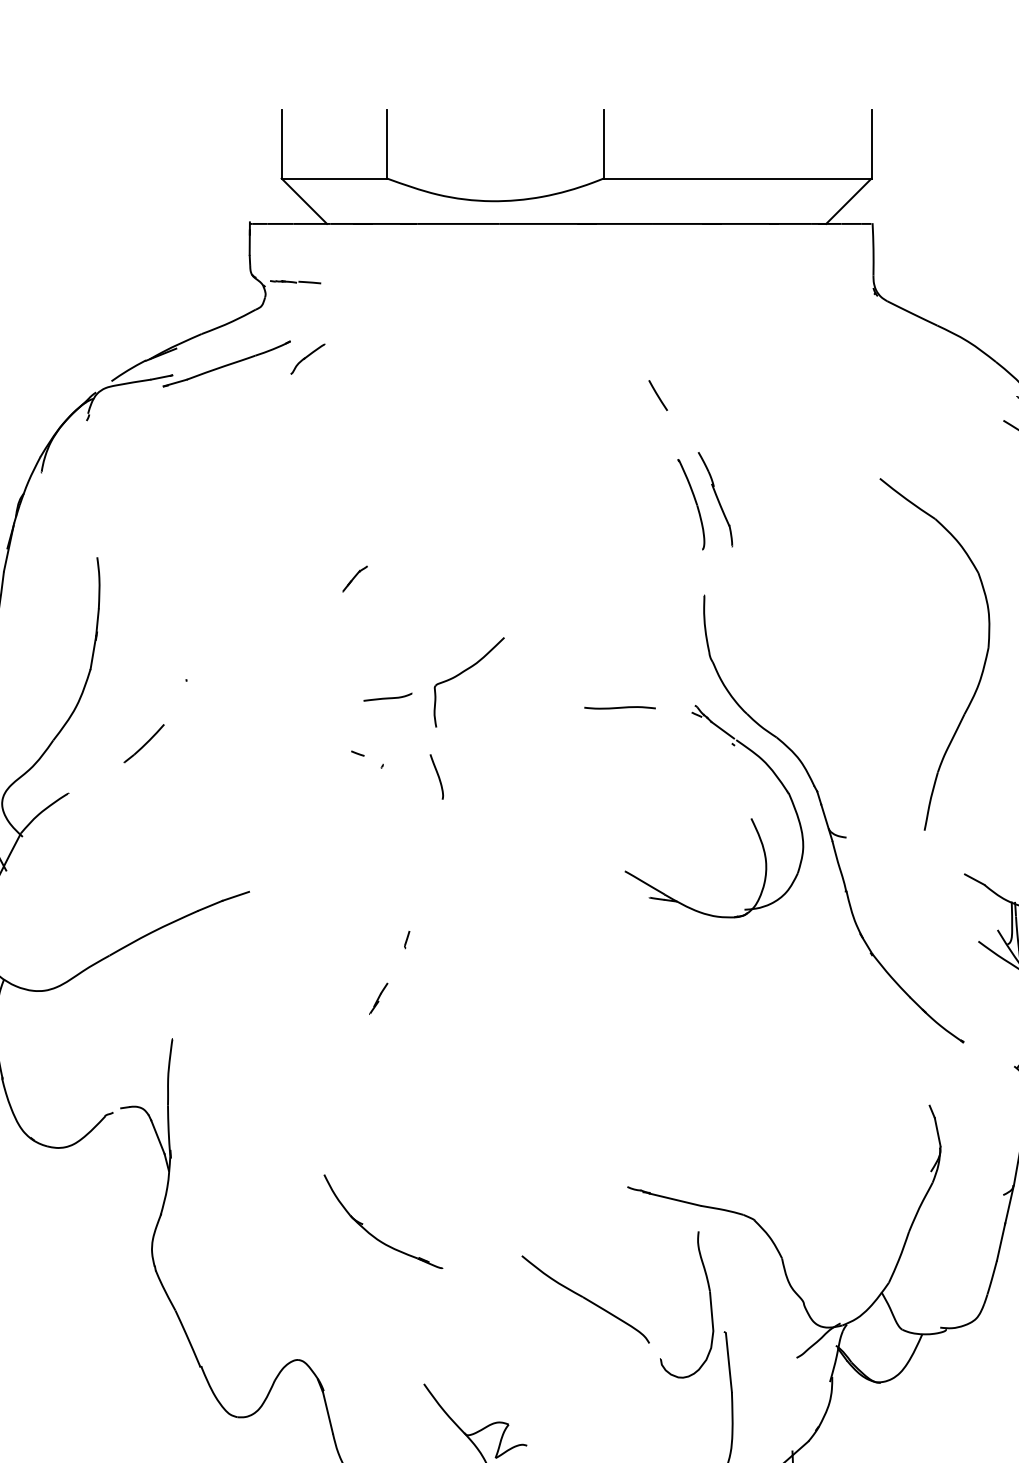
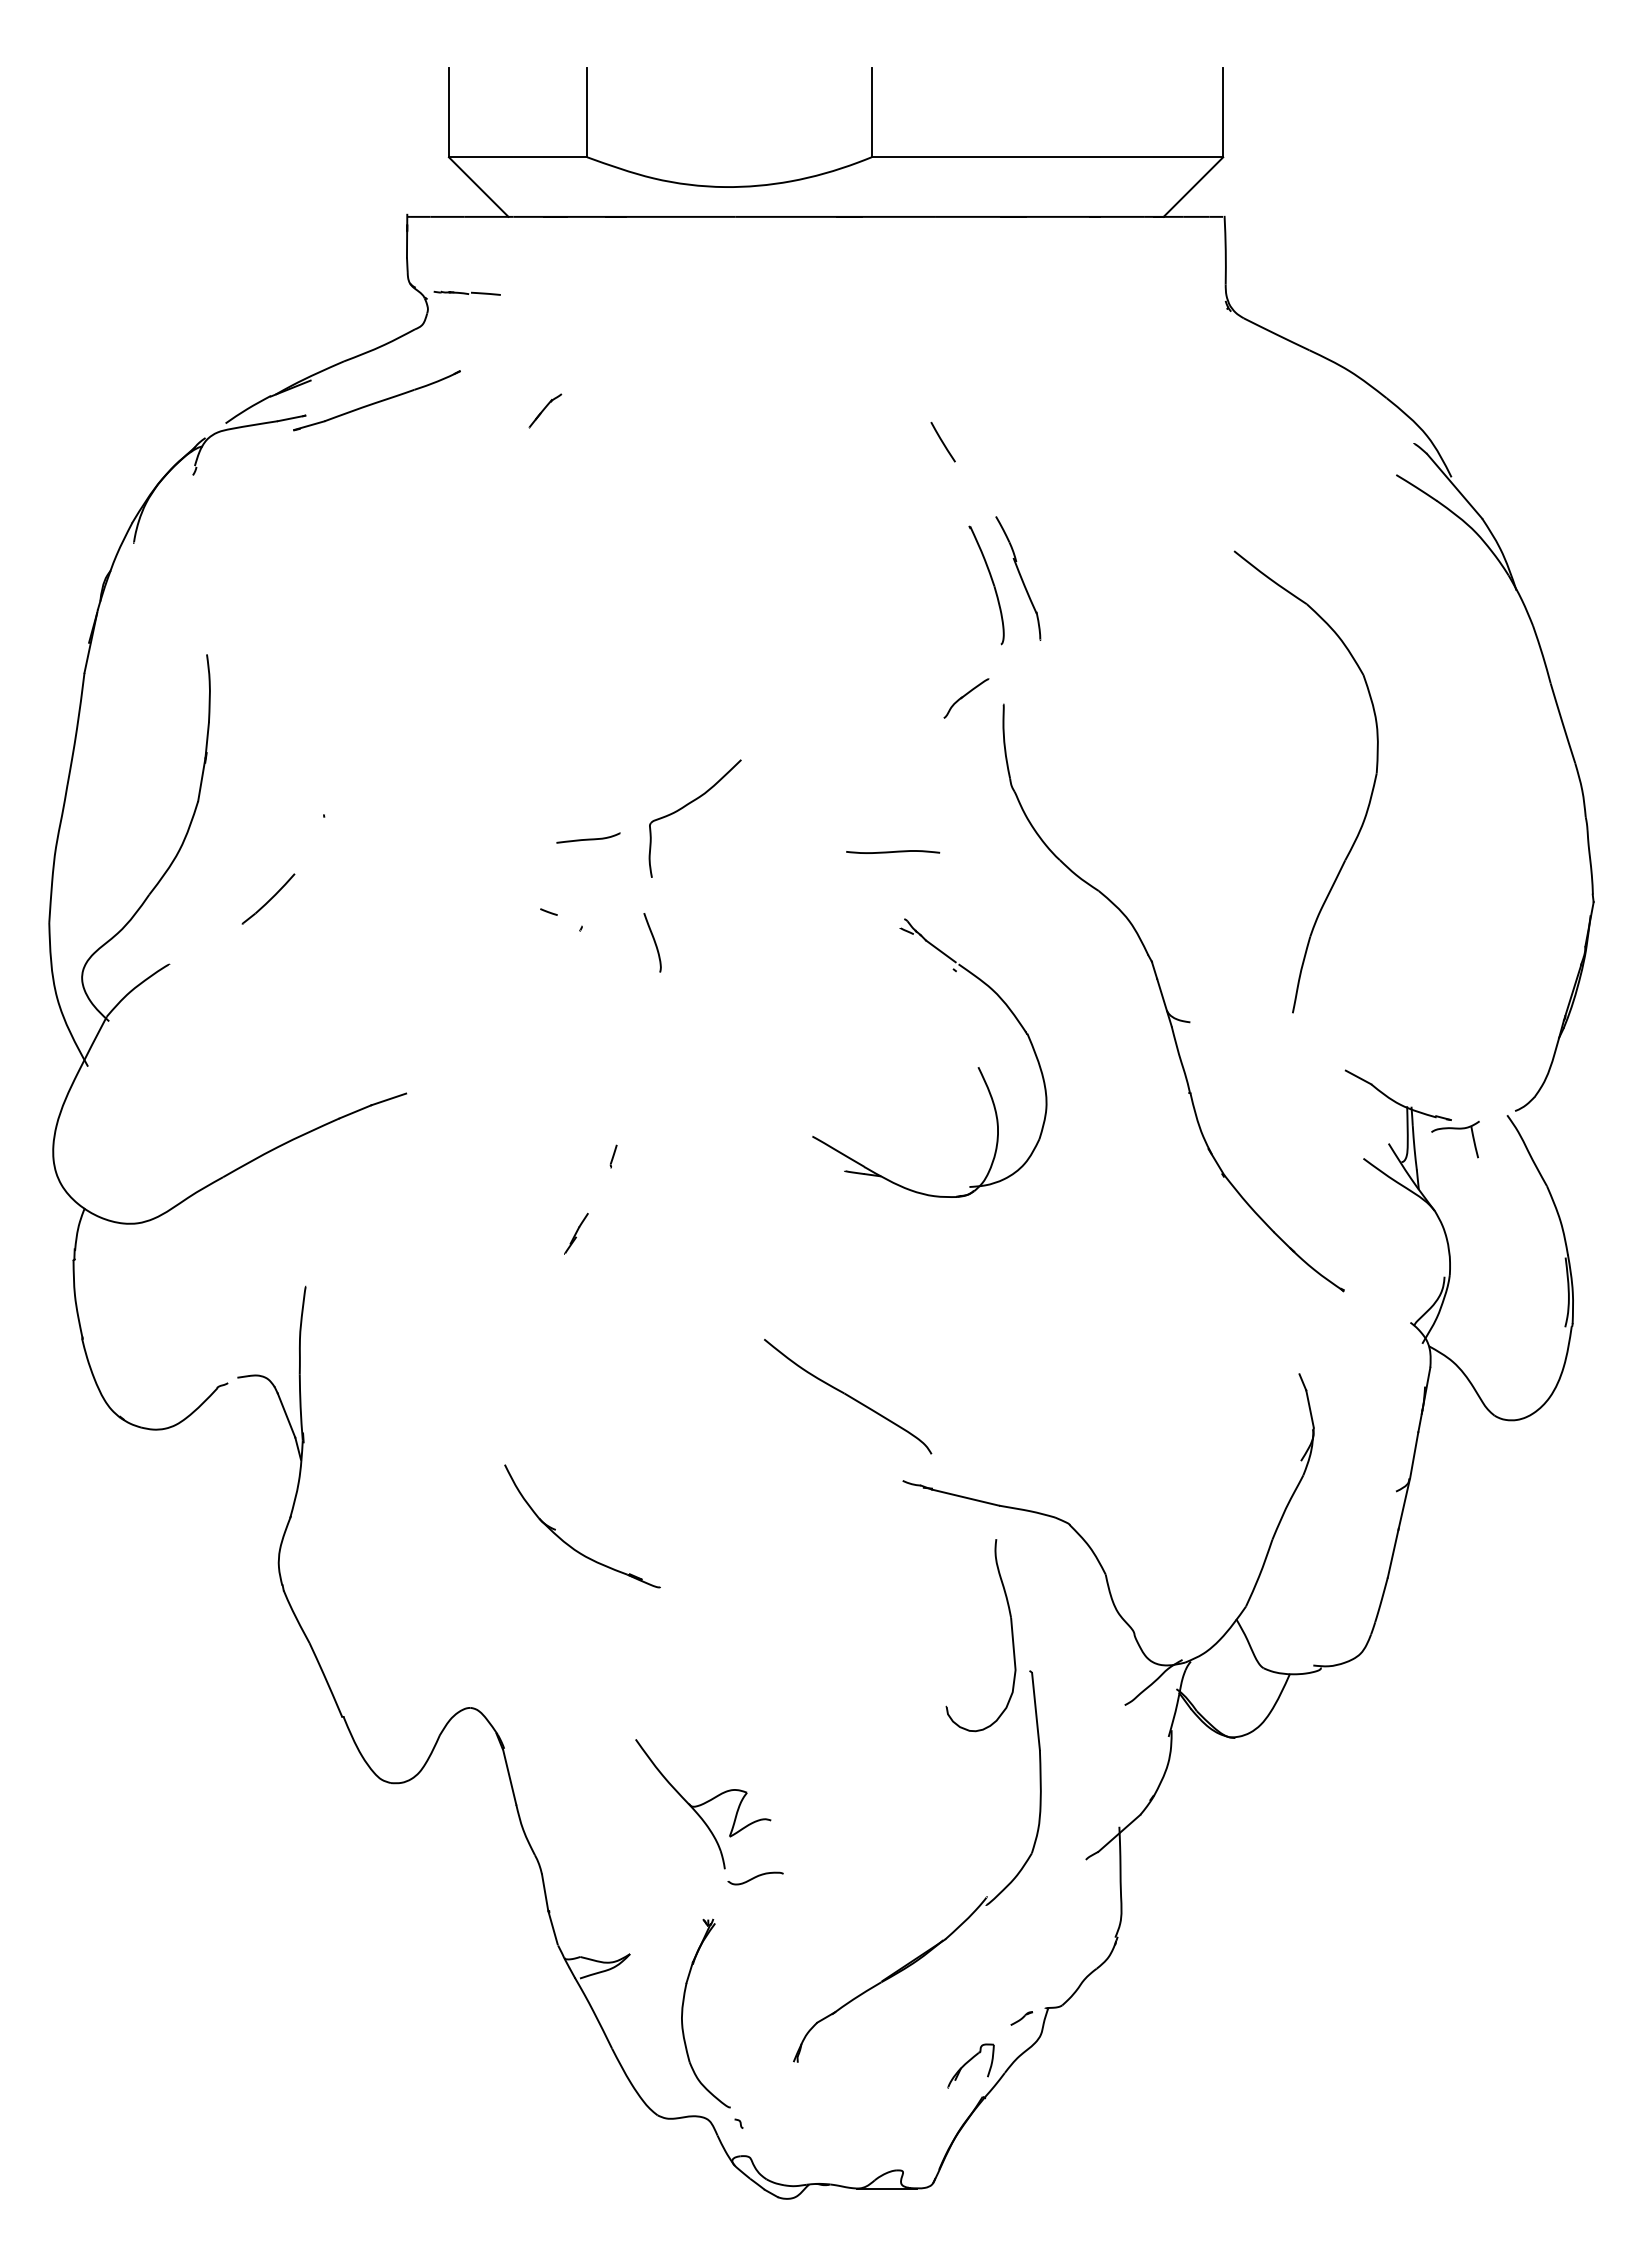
part: (307, 359) -> (966, 698), moved
part: (355, 578) -> (545, 410), moved
part: (750, 818) -> (977, 1067), moved
part: (586, 1299) -> (848, 1396), moved

